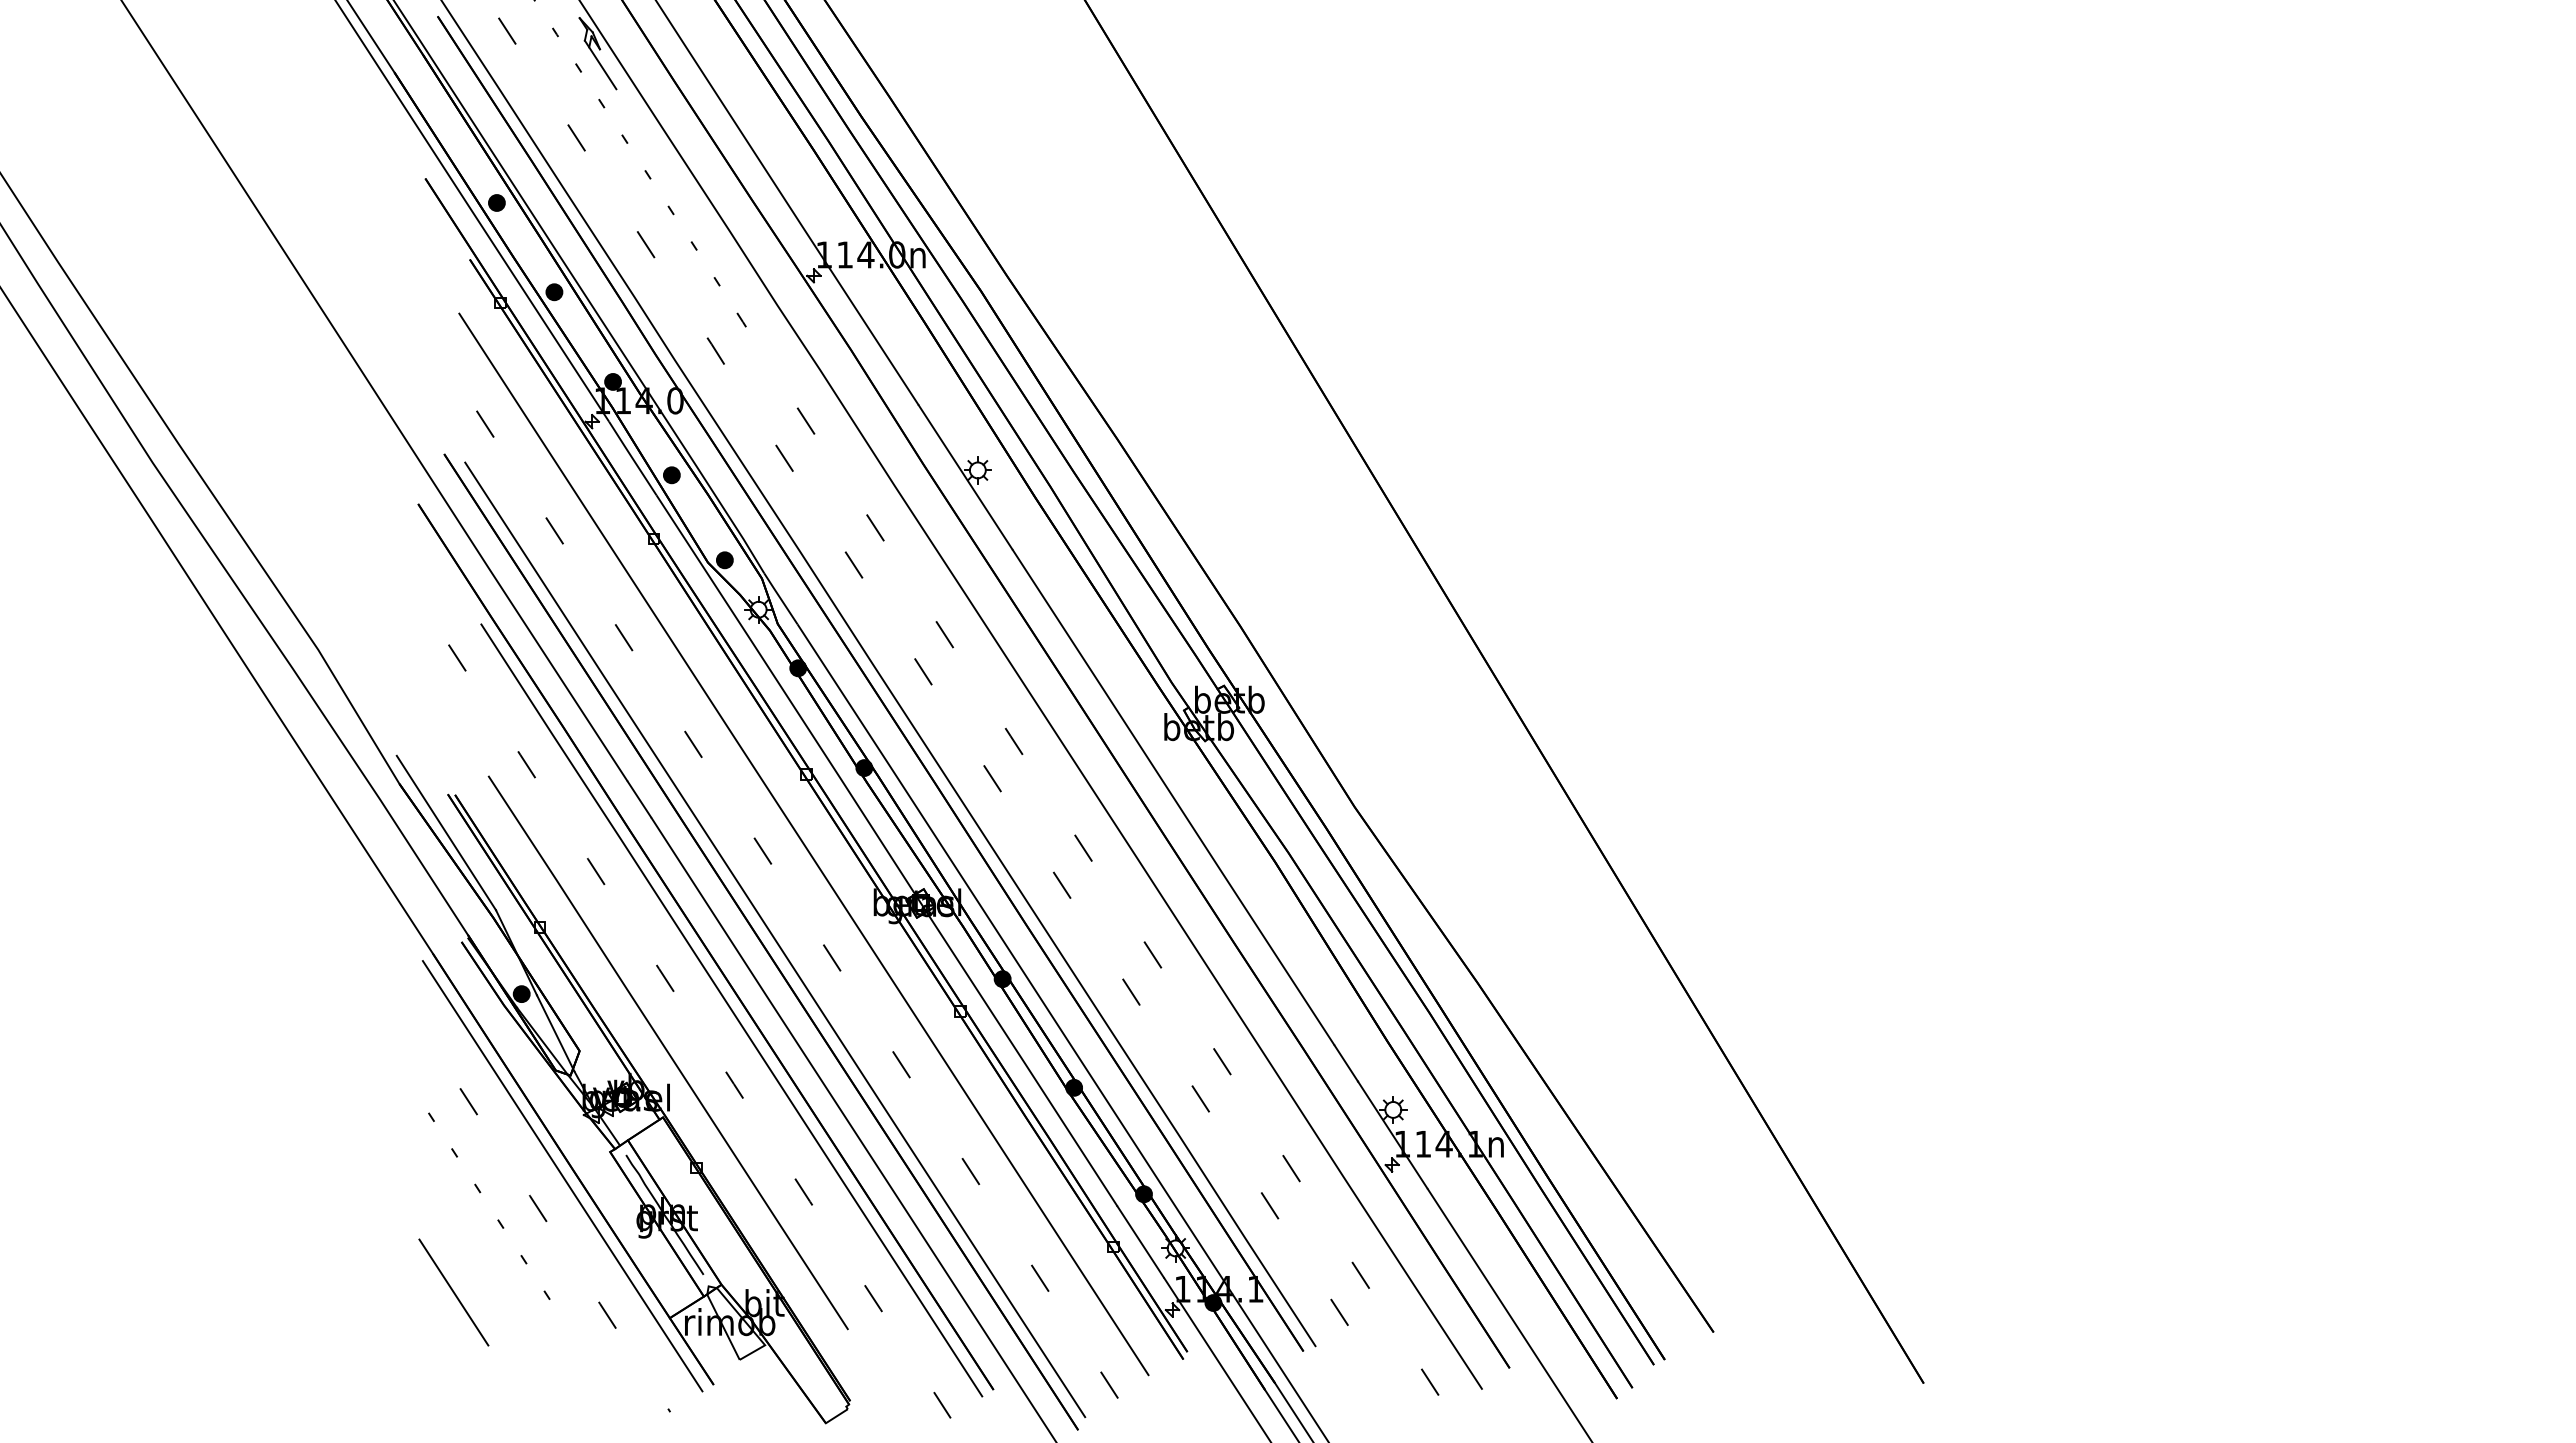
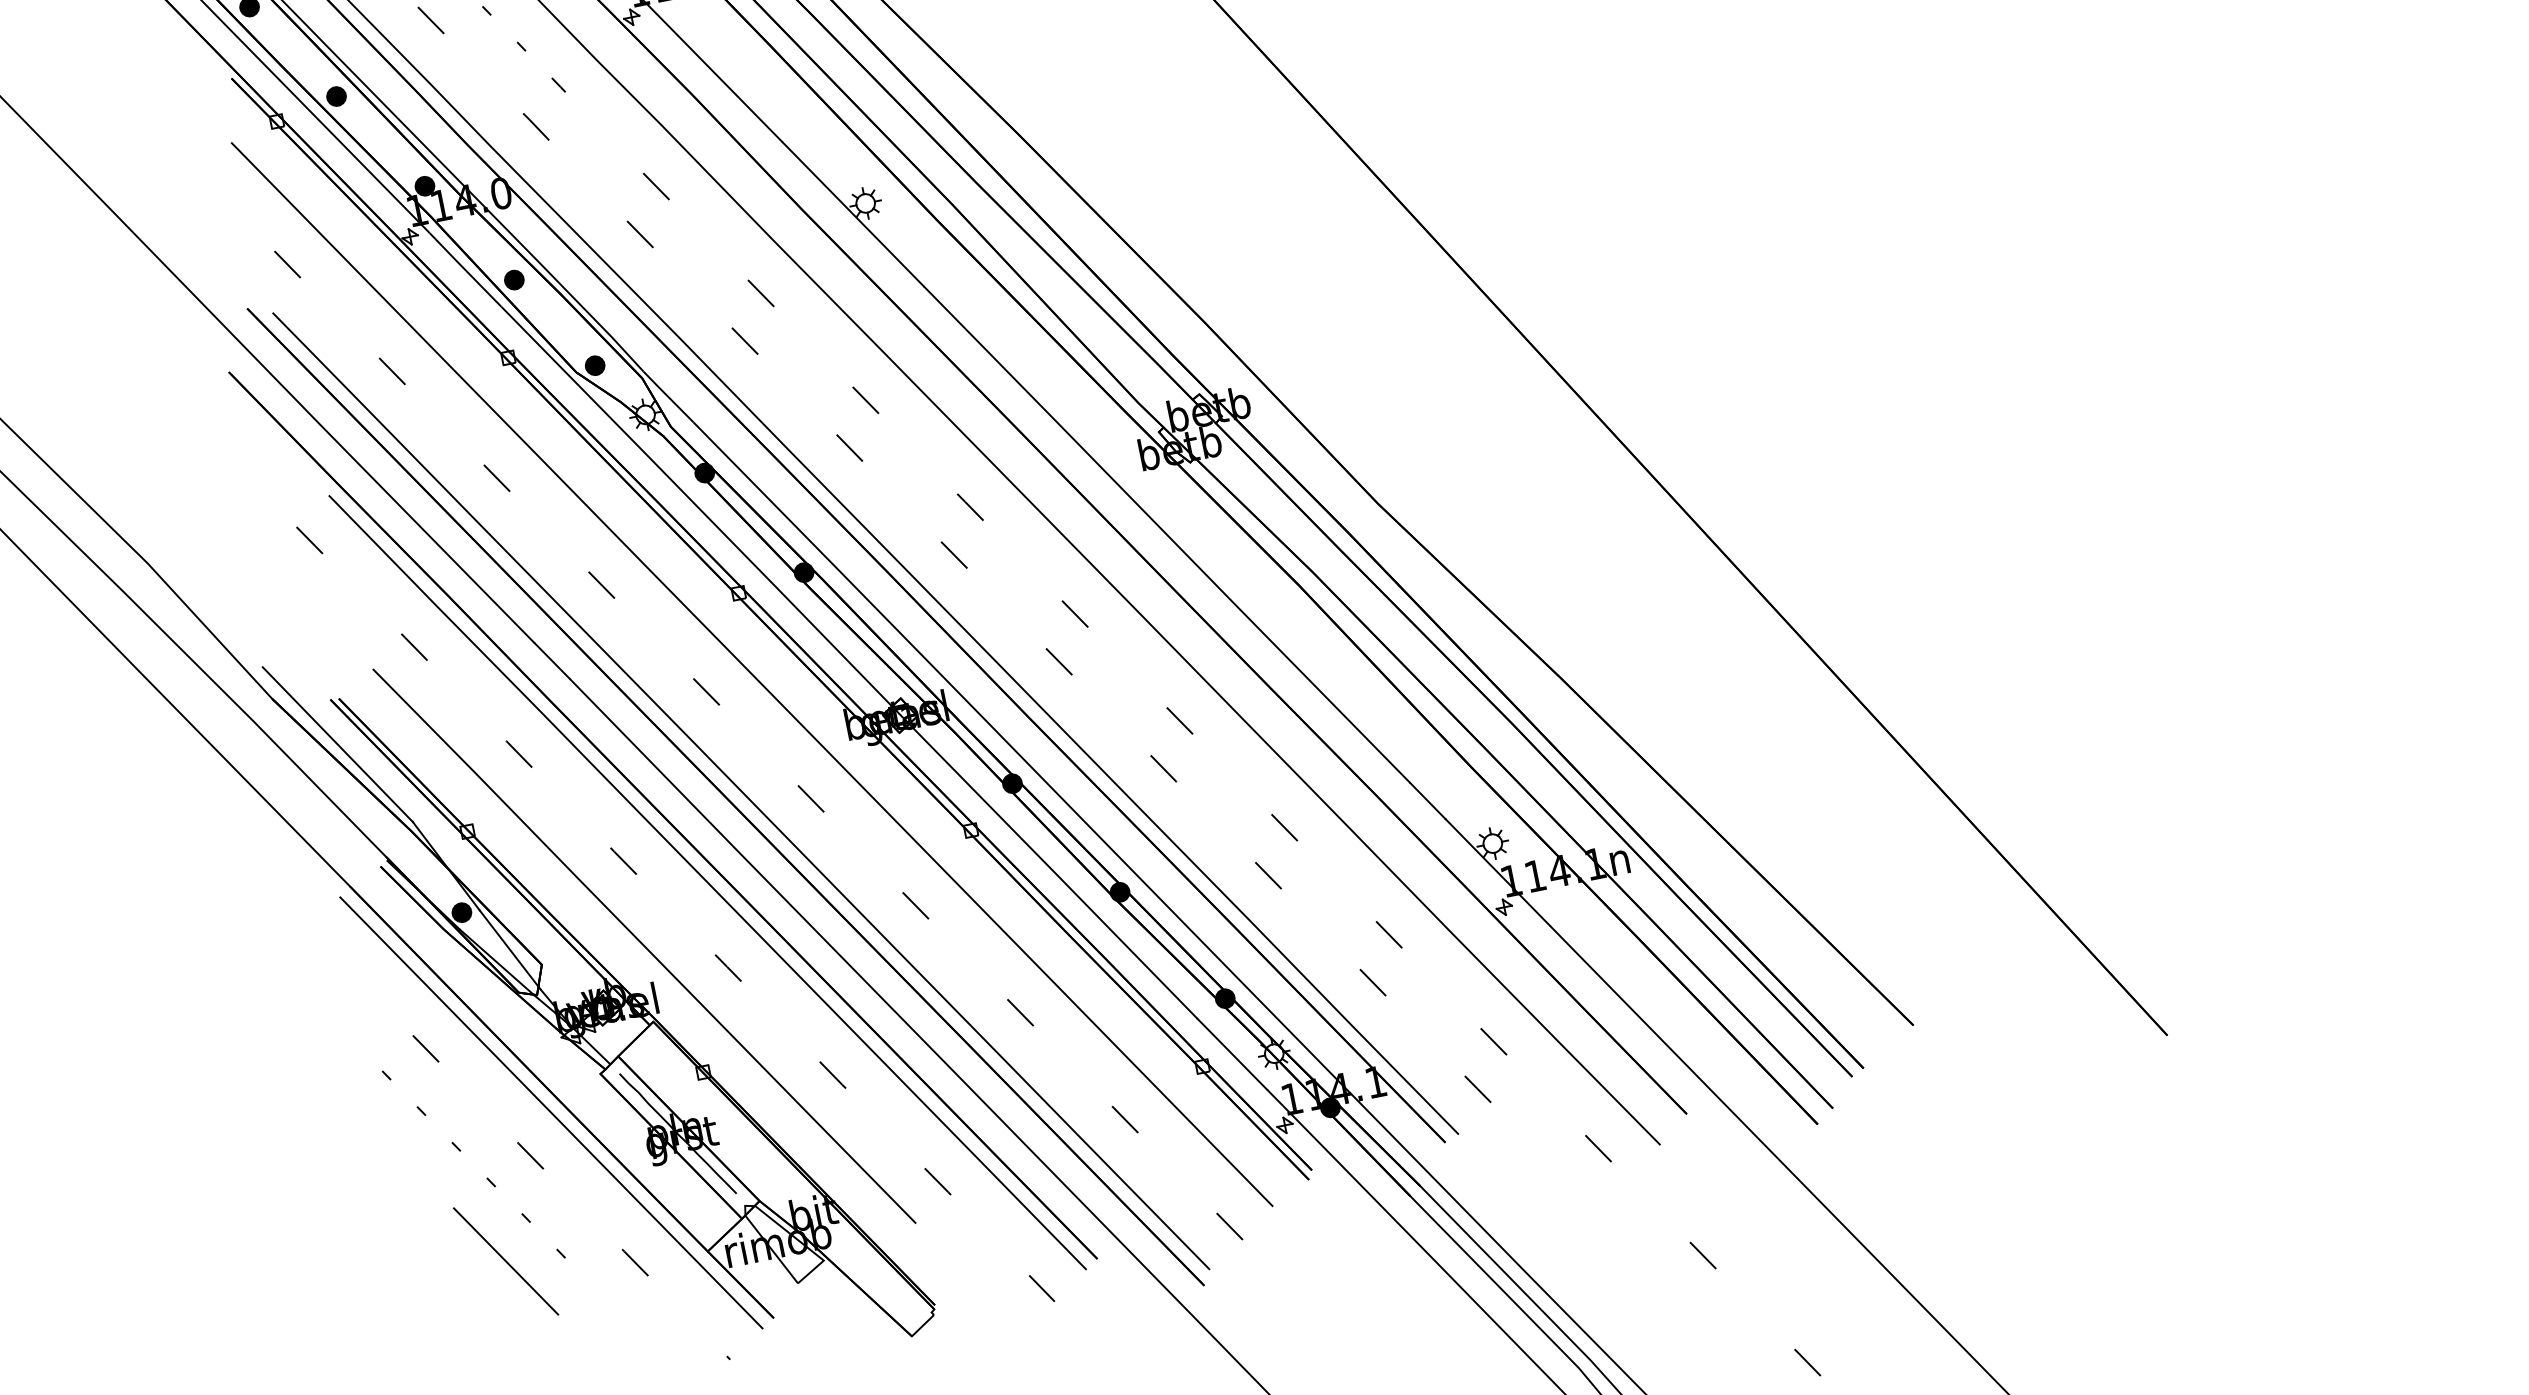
line: (453, 1292) -> (505, 1261), moved

